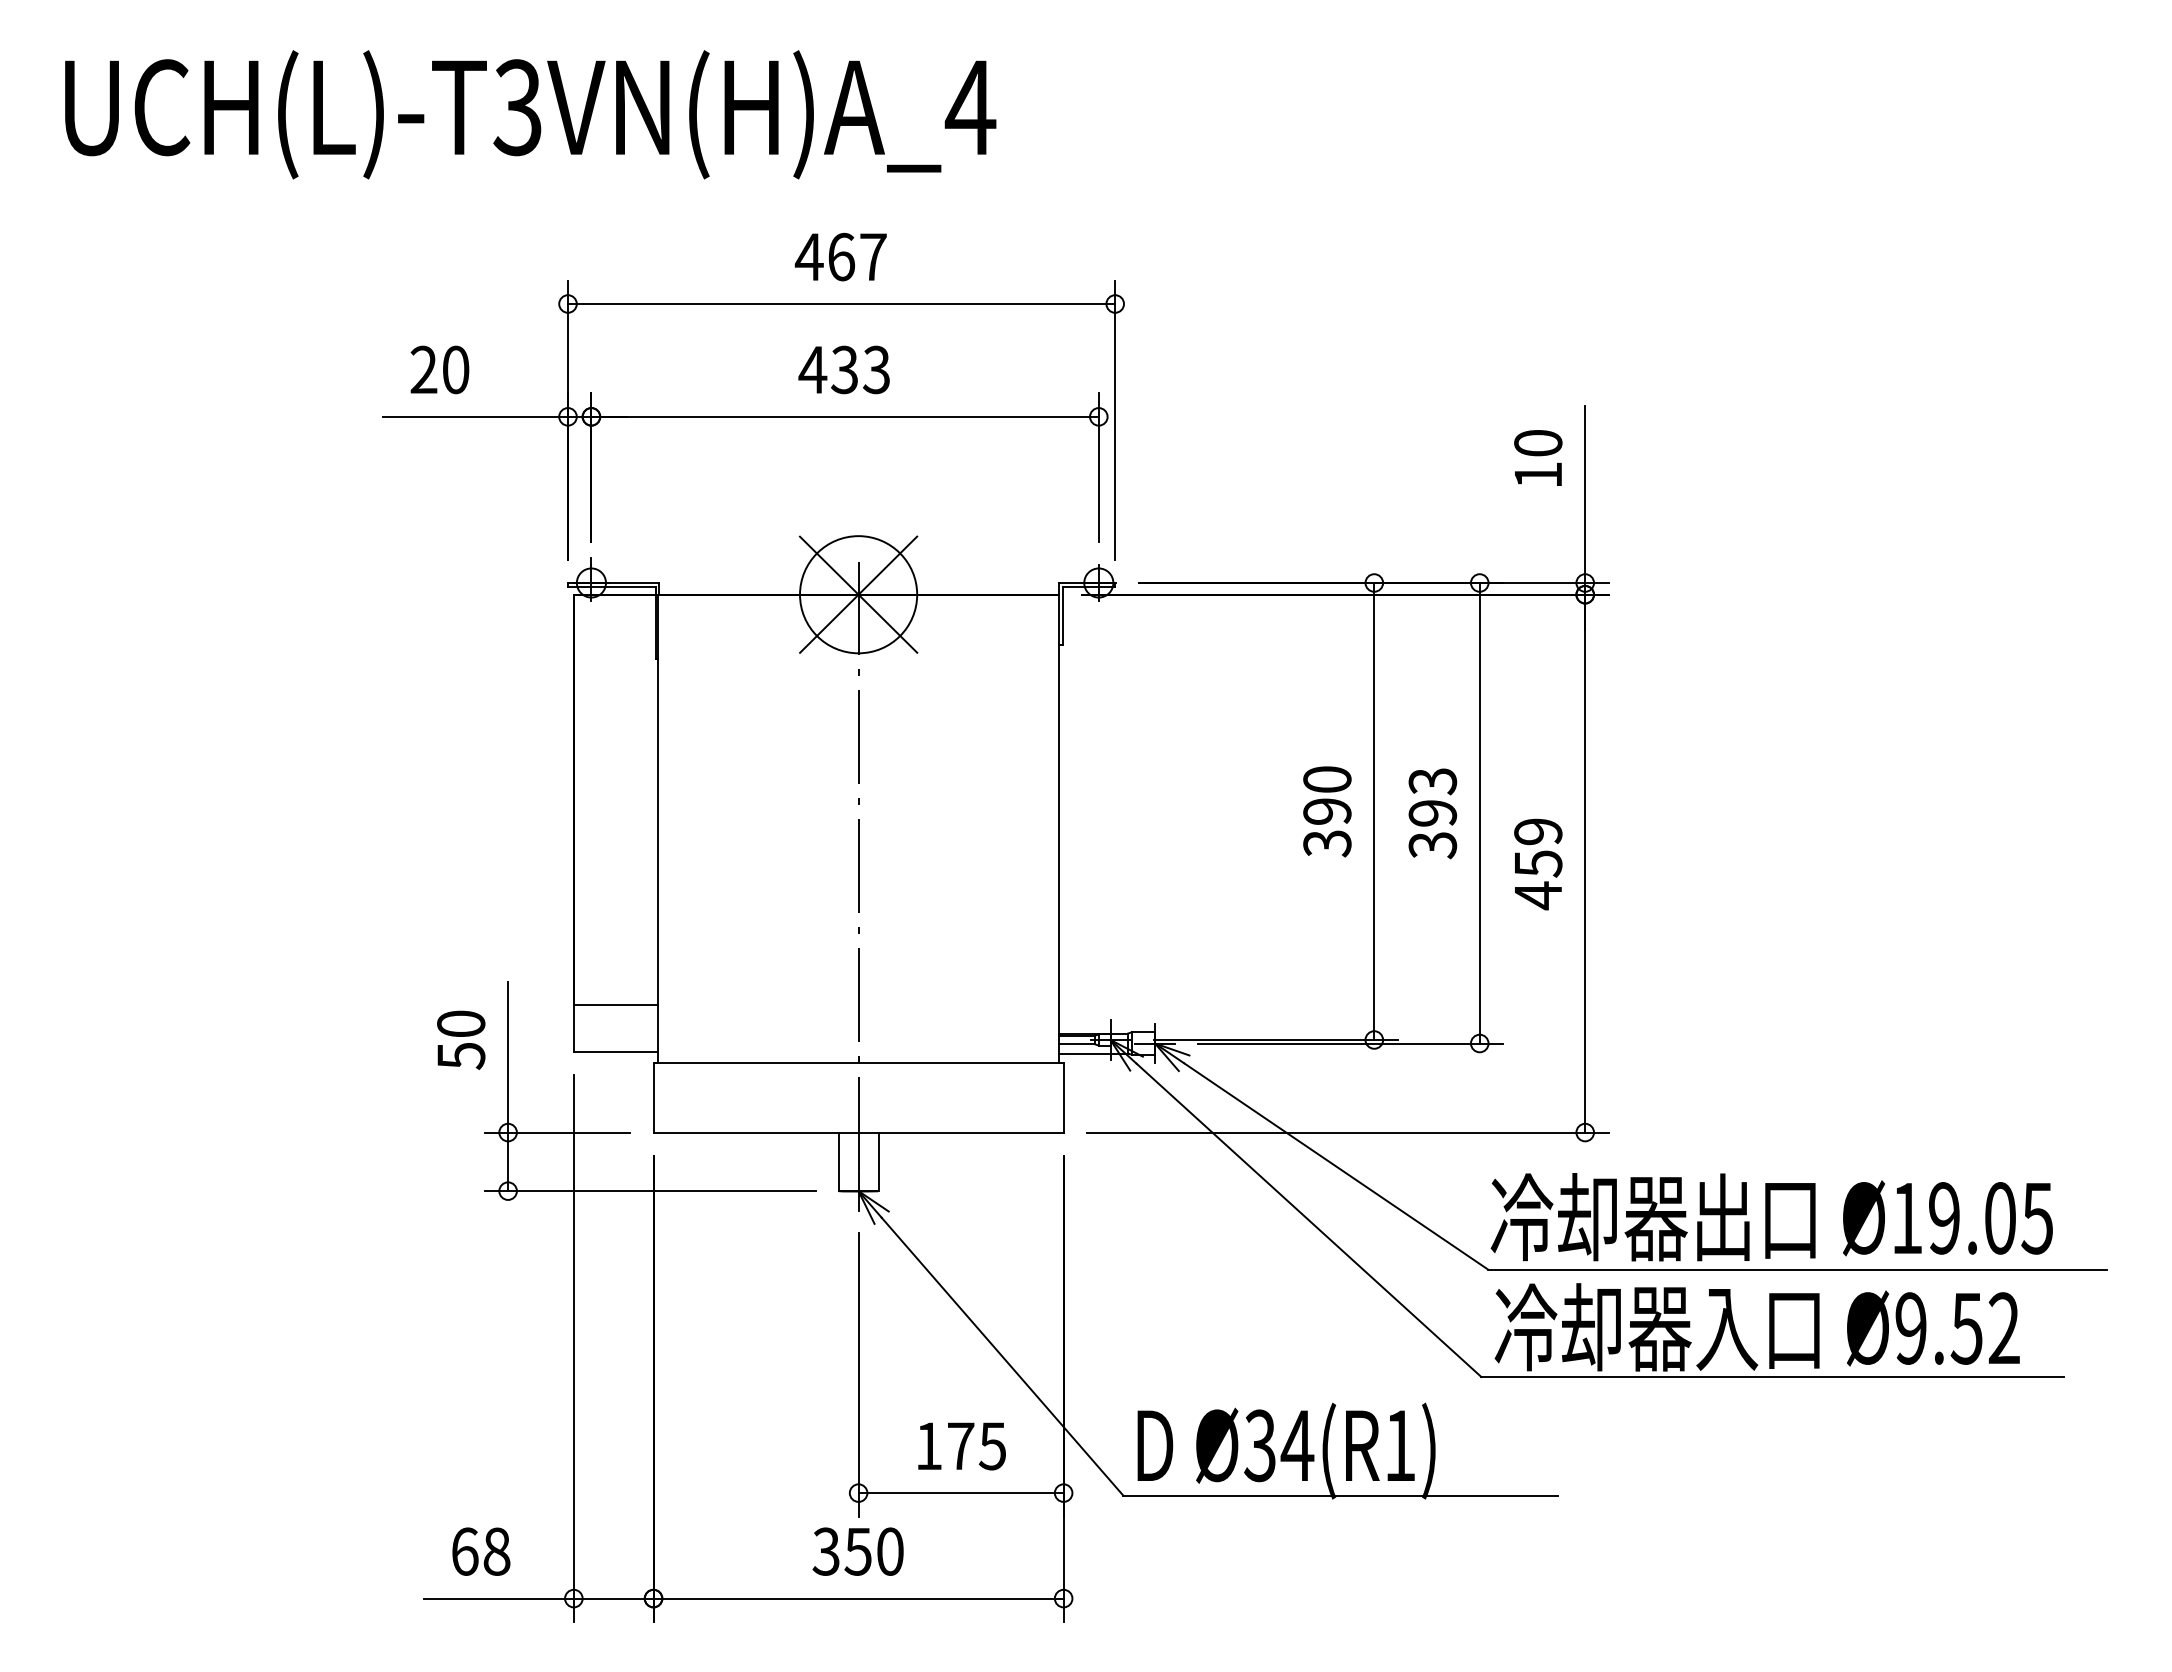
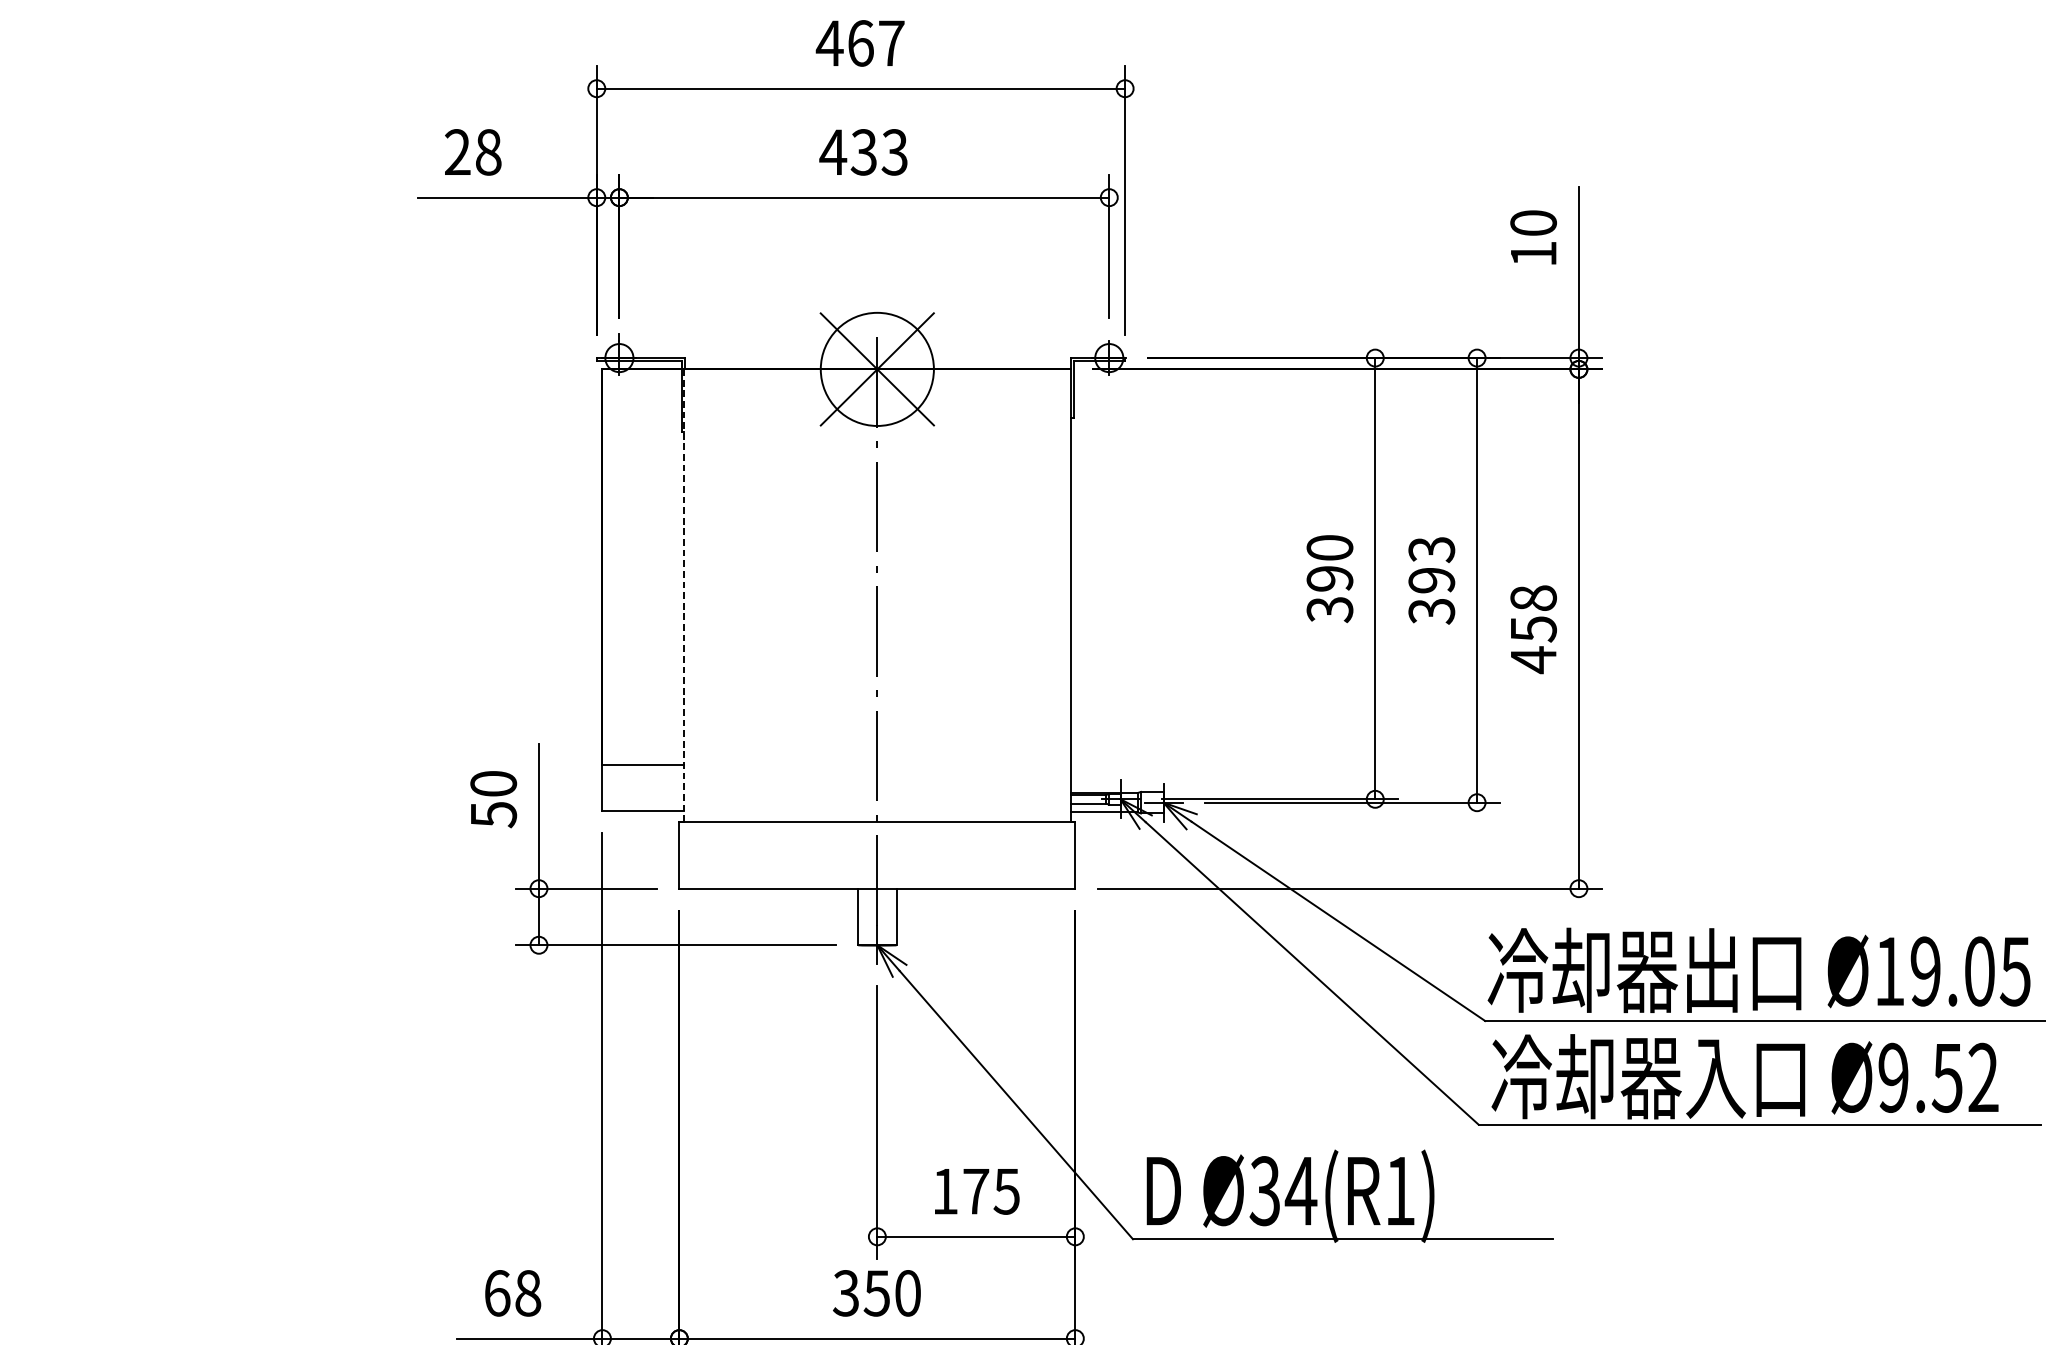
text: (455, 369) -> (488, 151), 20 -> 28
line: (658, 828) -> (684, 595), solid -> dashed
text: (1538, 831) -> (1533, 598), 459 -> 458

